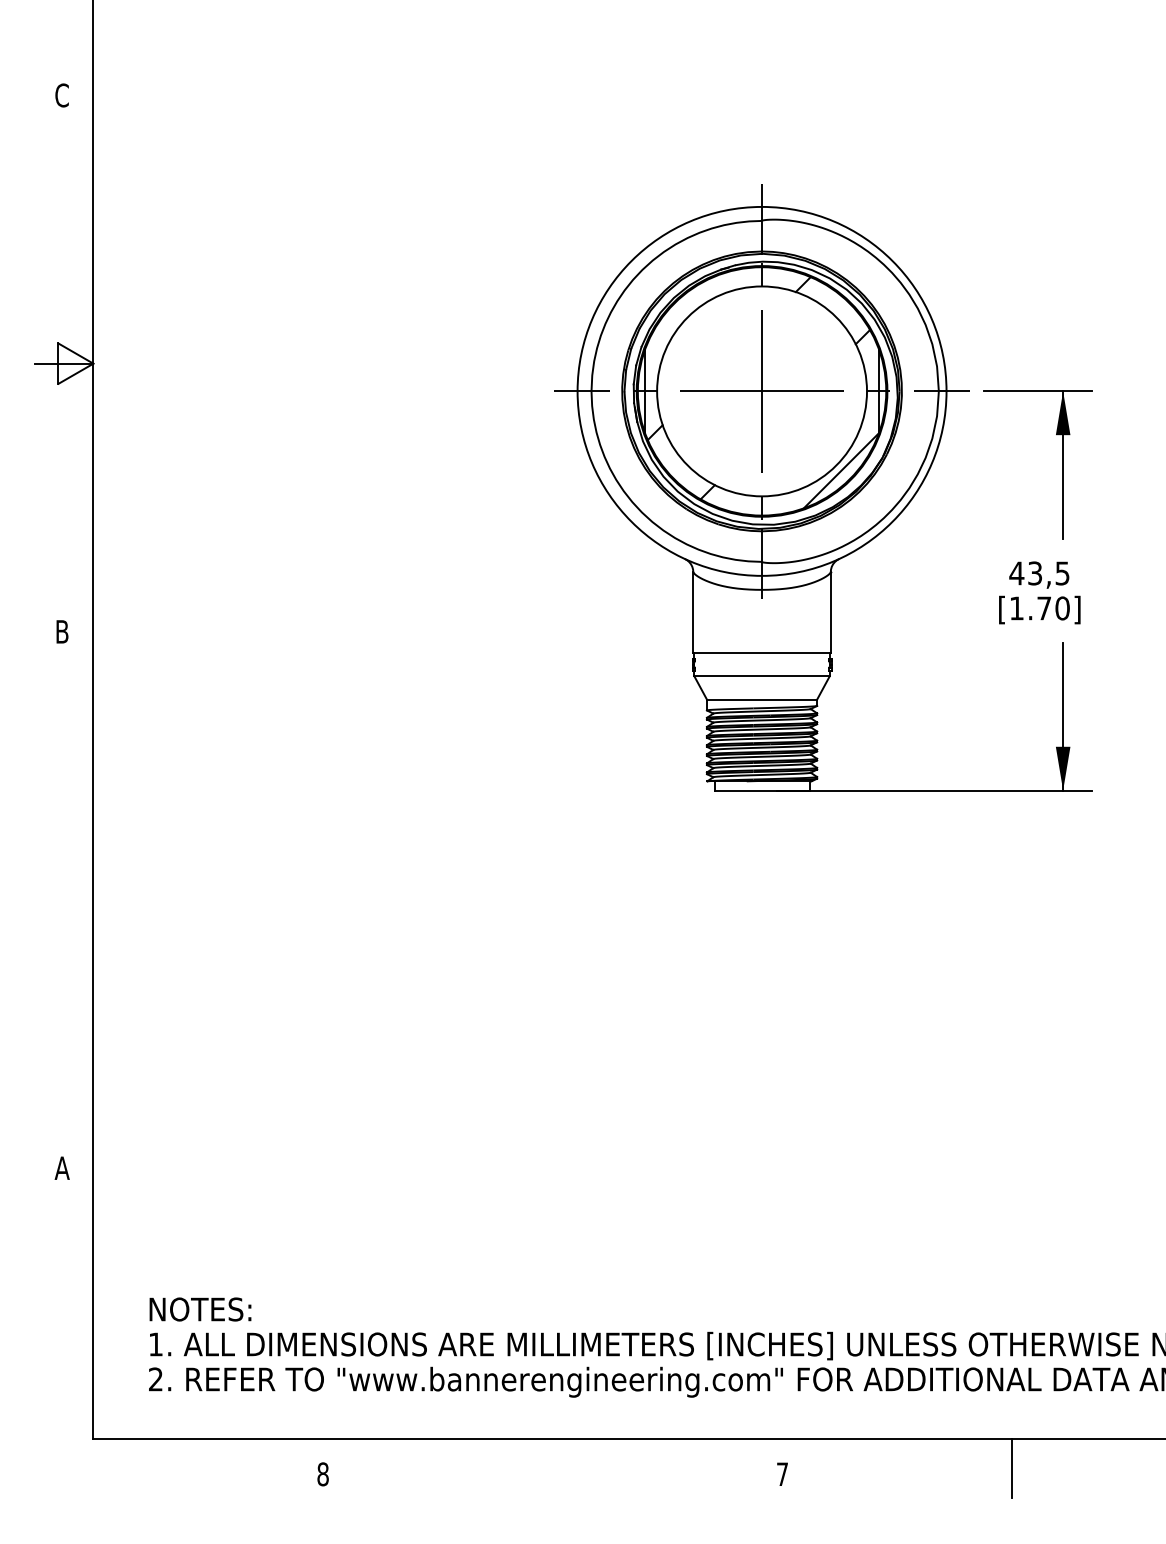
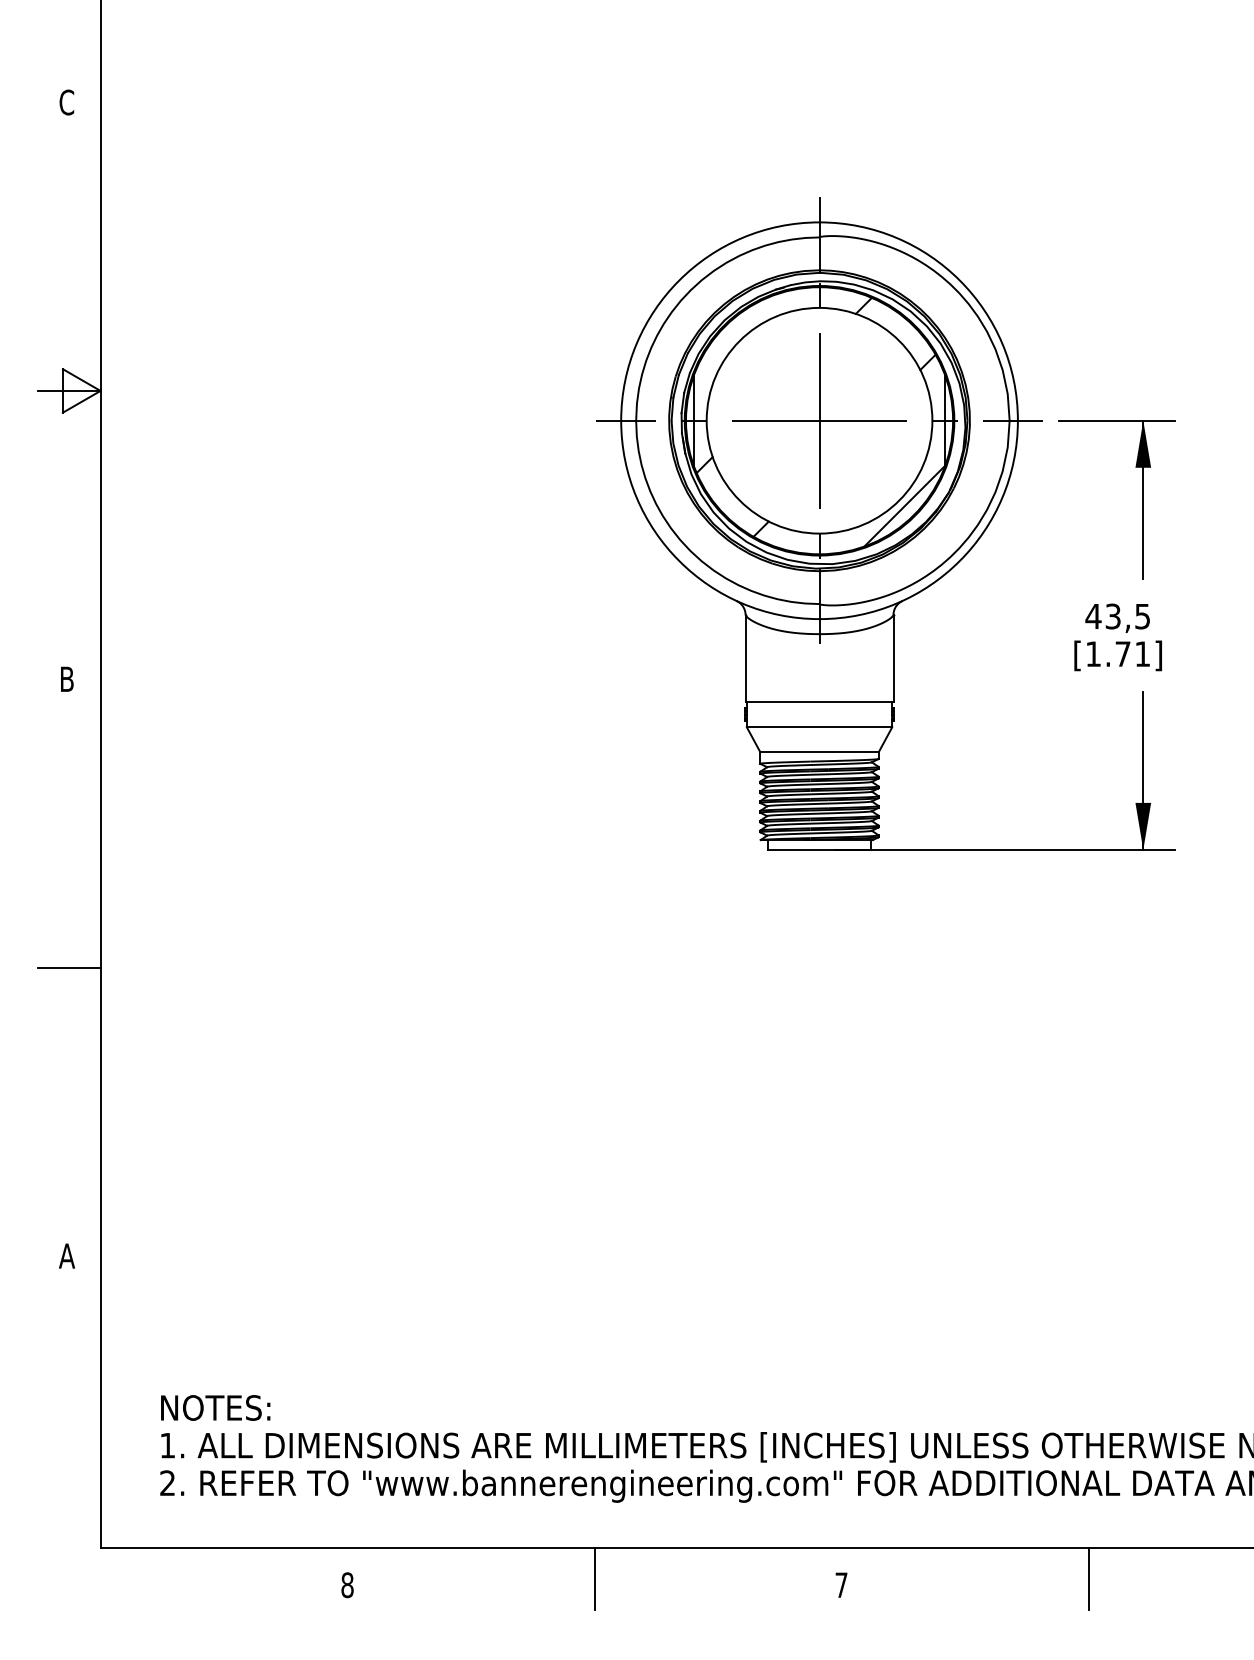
text: (1062, 608) -> (1142, 654), [1.70] -> [1.71]
line: (64, 900) -> (69, 968), added
line: (552, 1468) -> (594, 1578), added

